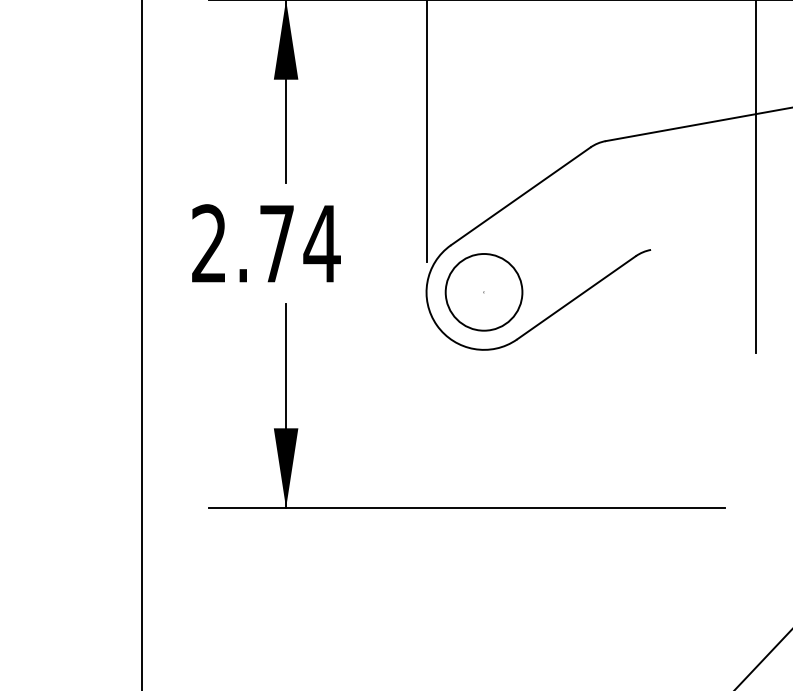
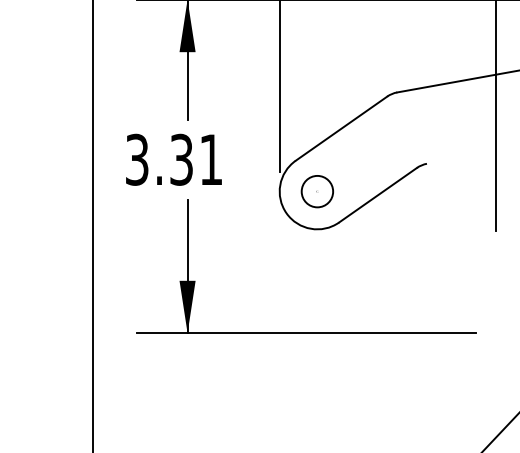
text: (266, 243) -> (174, 159), 2.74 -> 3.31
circle: (484, 292) -> (317, 191), size x0.62

